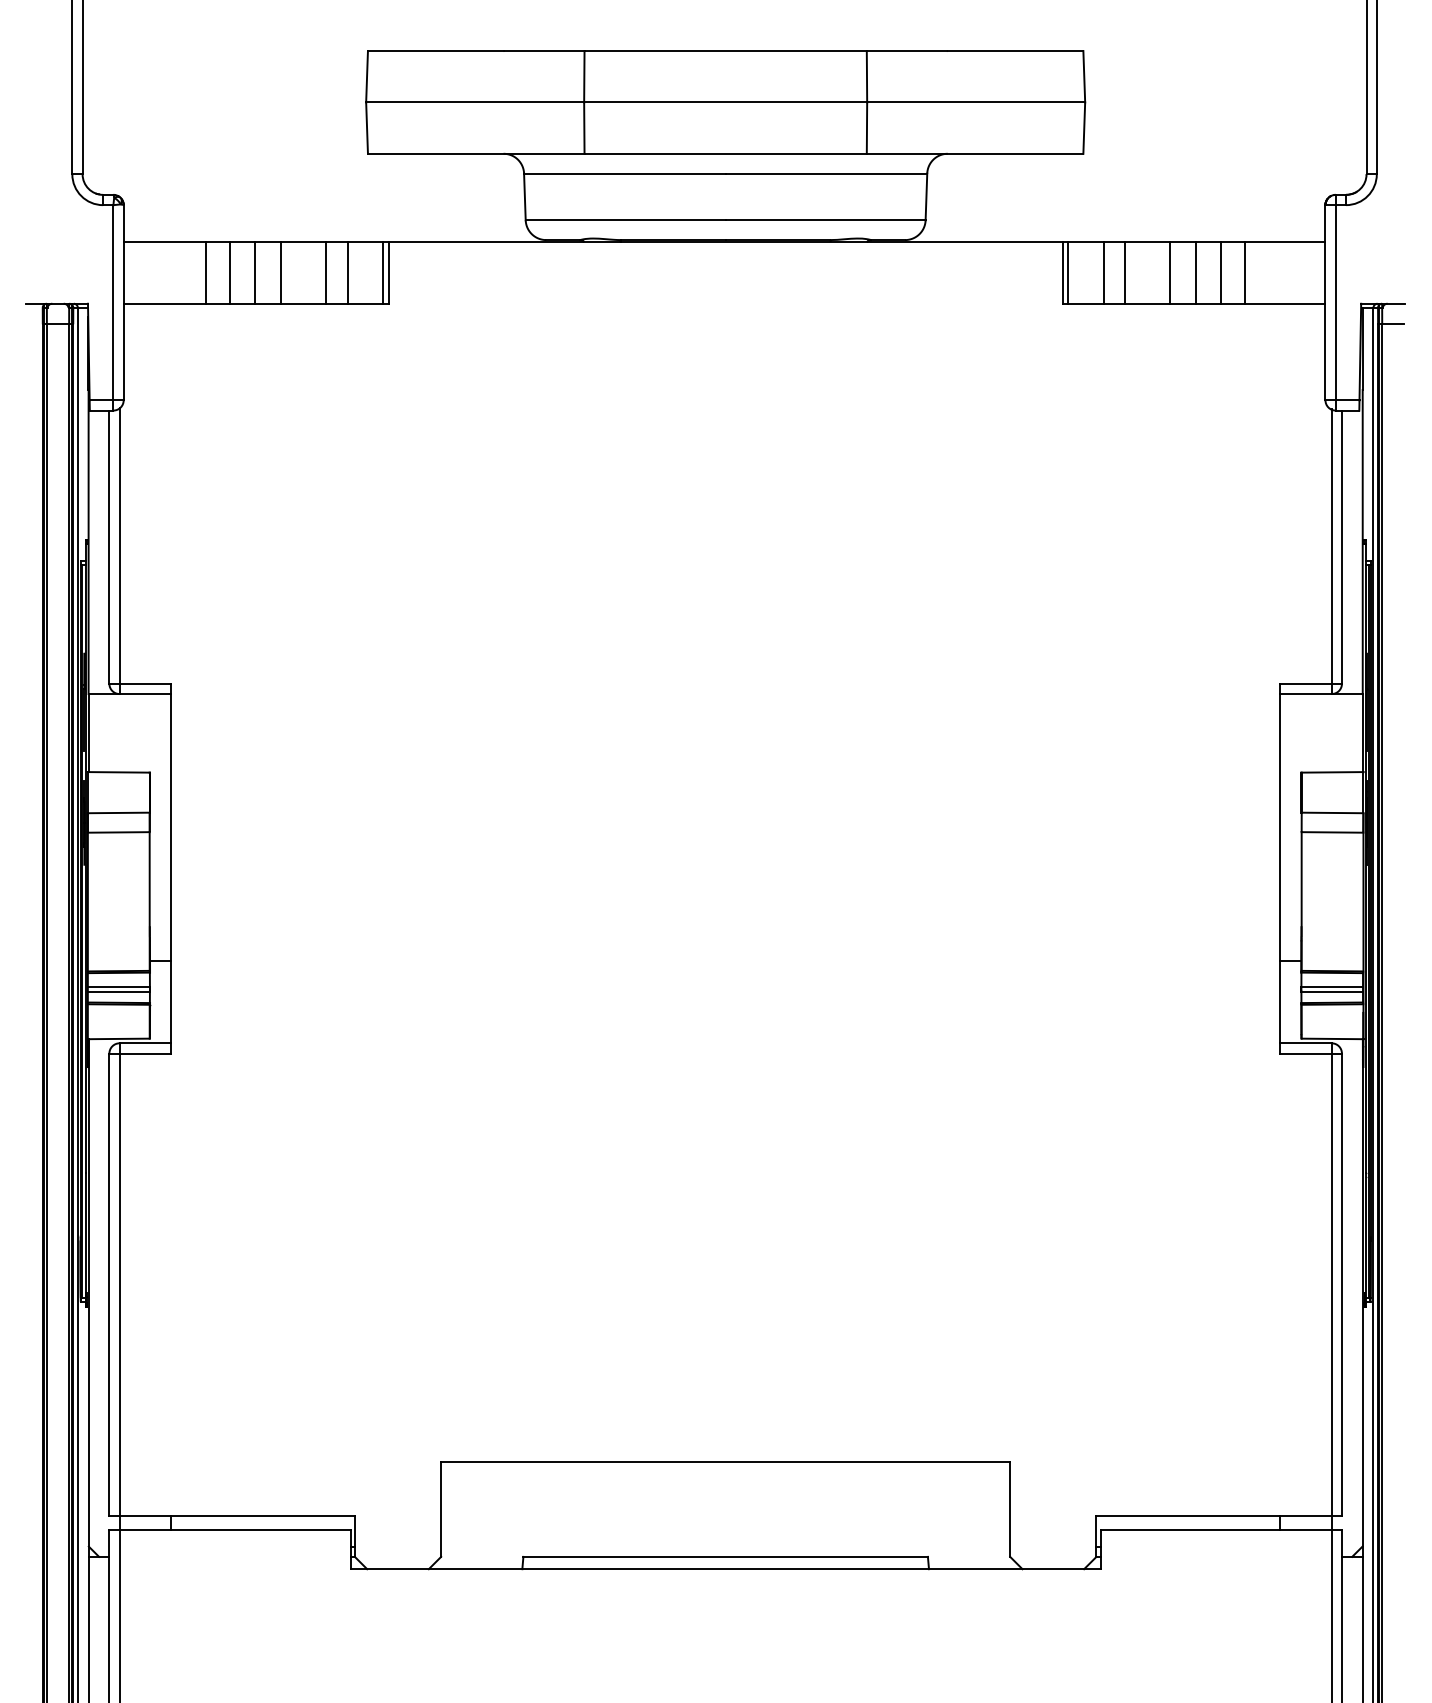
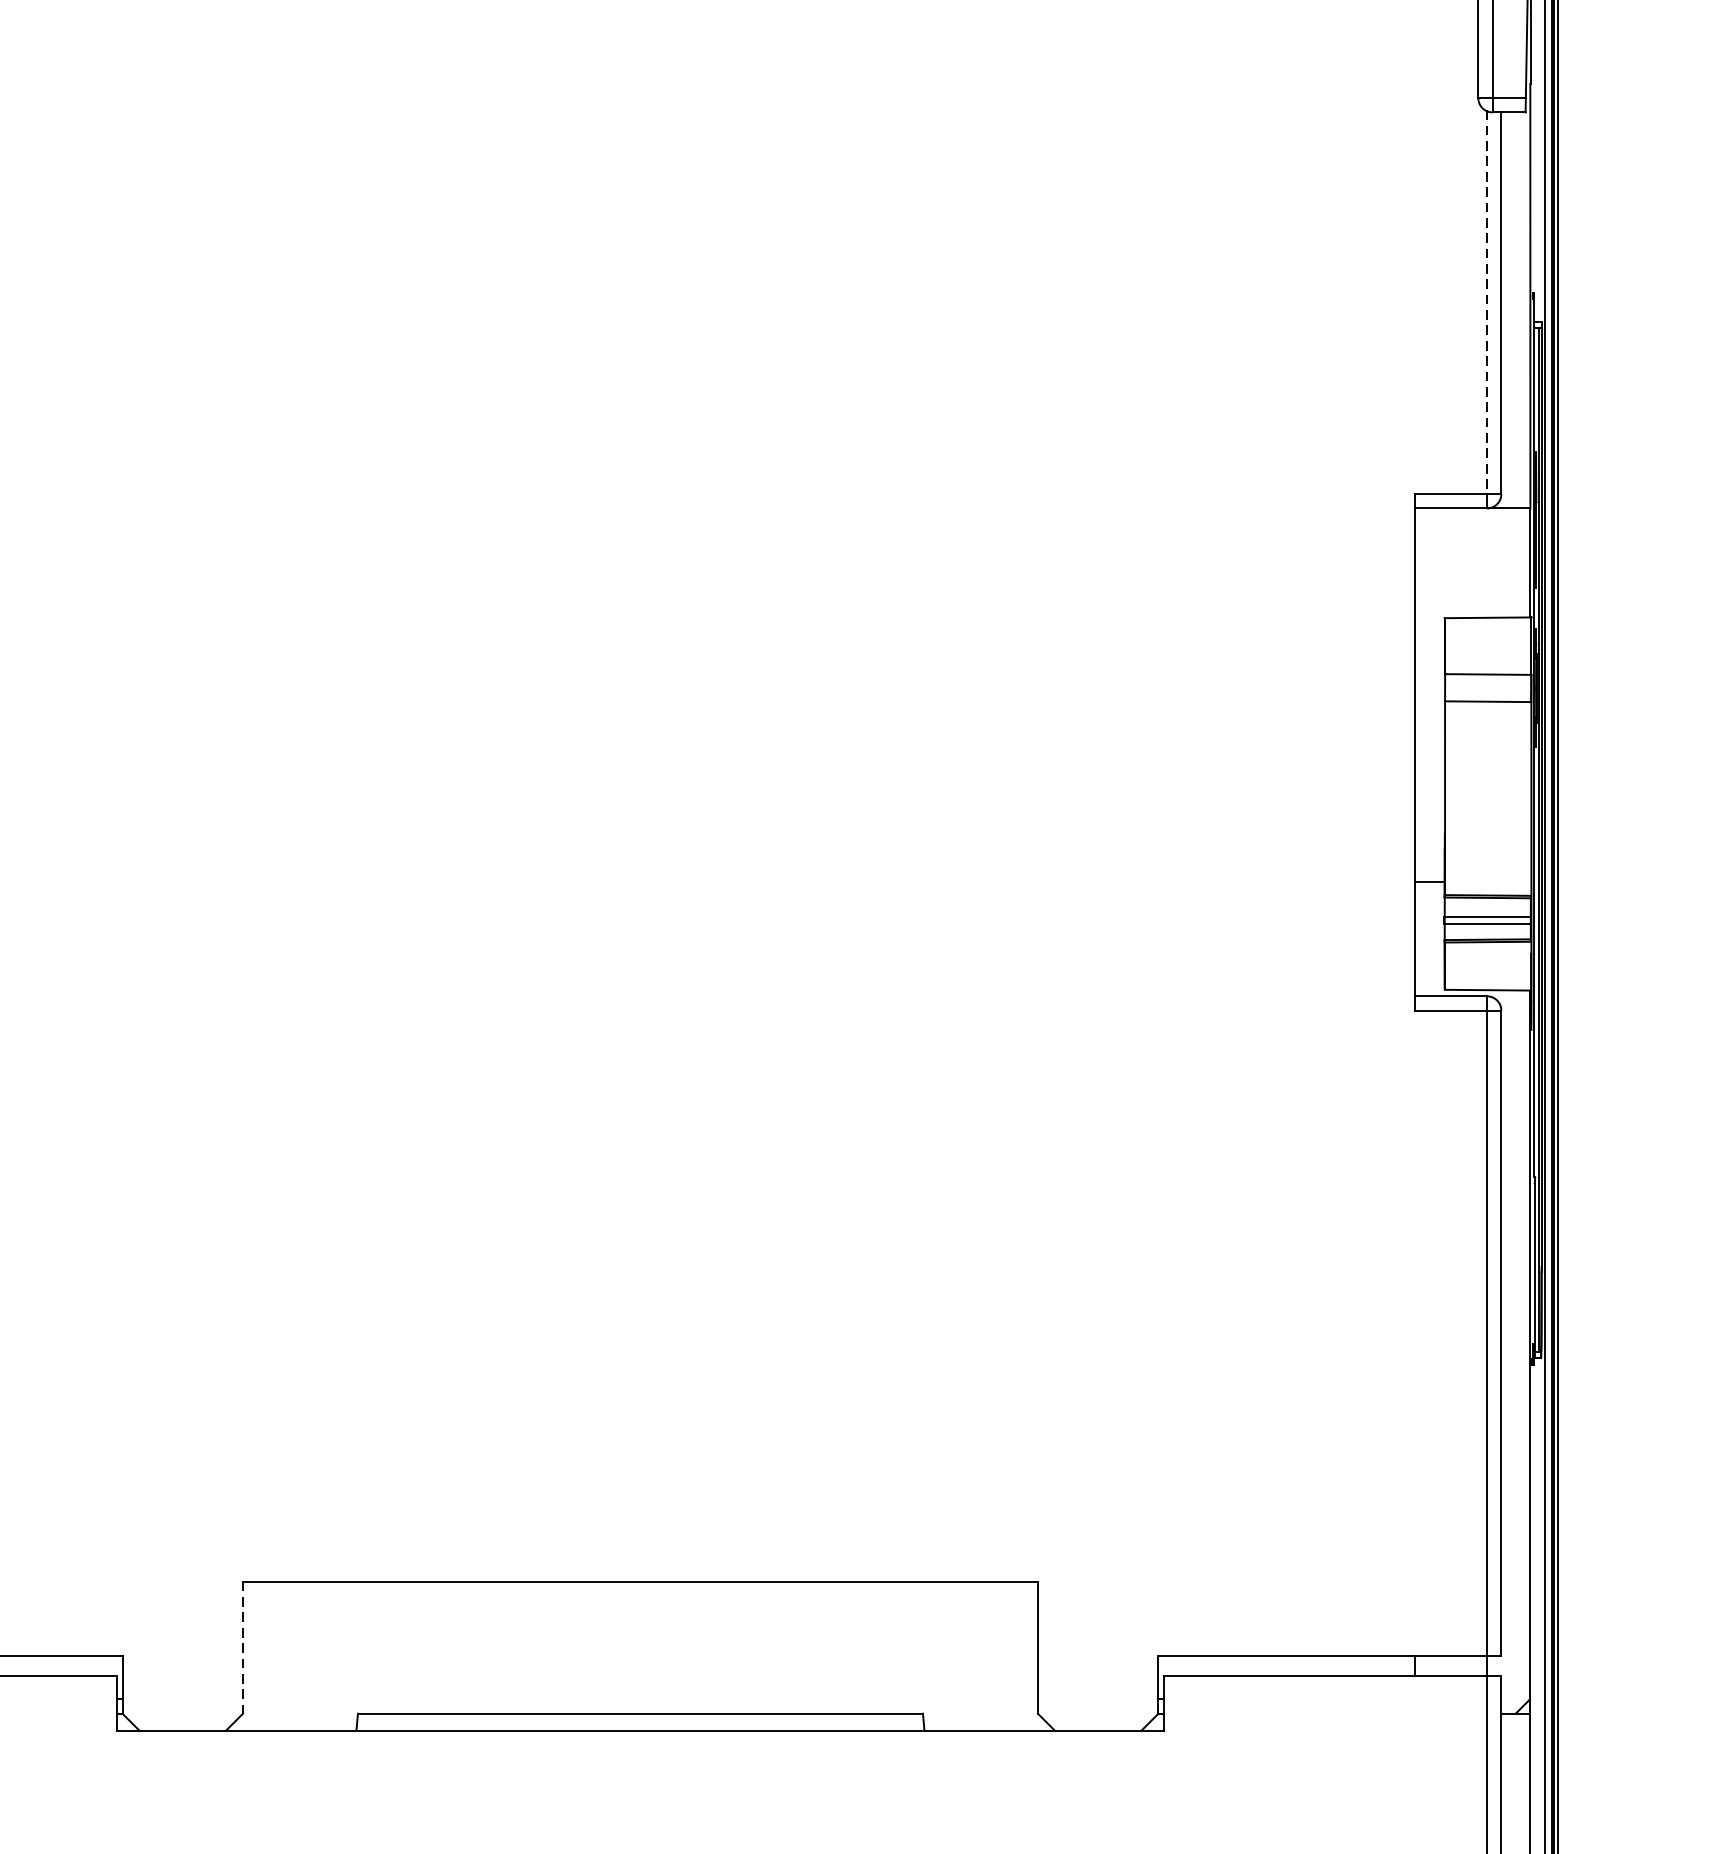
line: (1331, 546) -> (1486, 302), solid -> dashed
line: (441, 1510) -> (243, 1648), solid -> dashed

